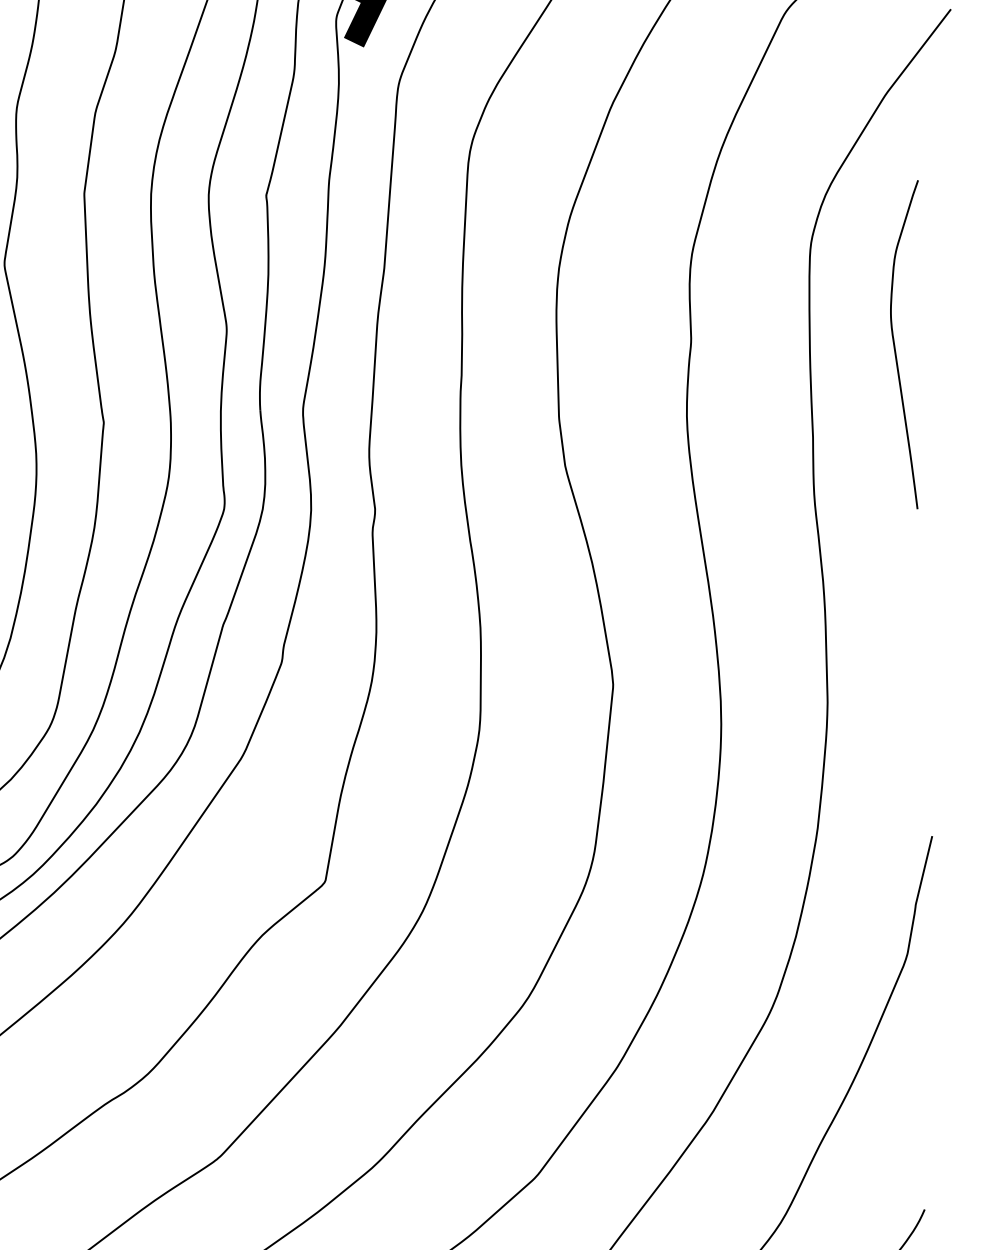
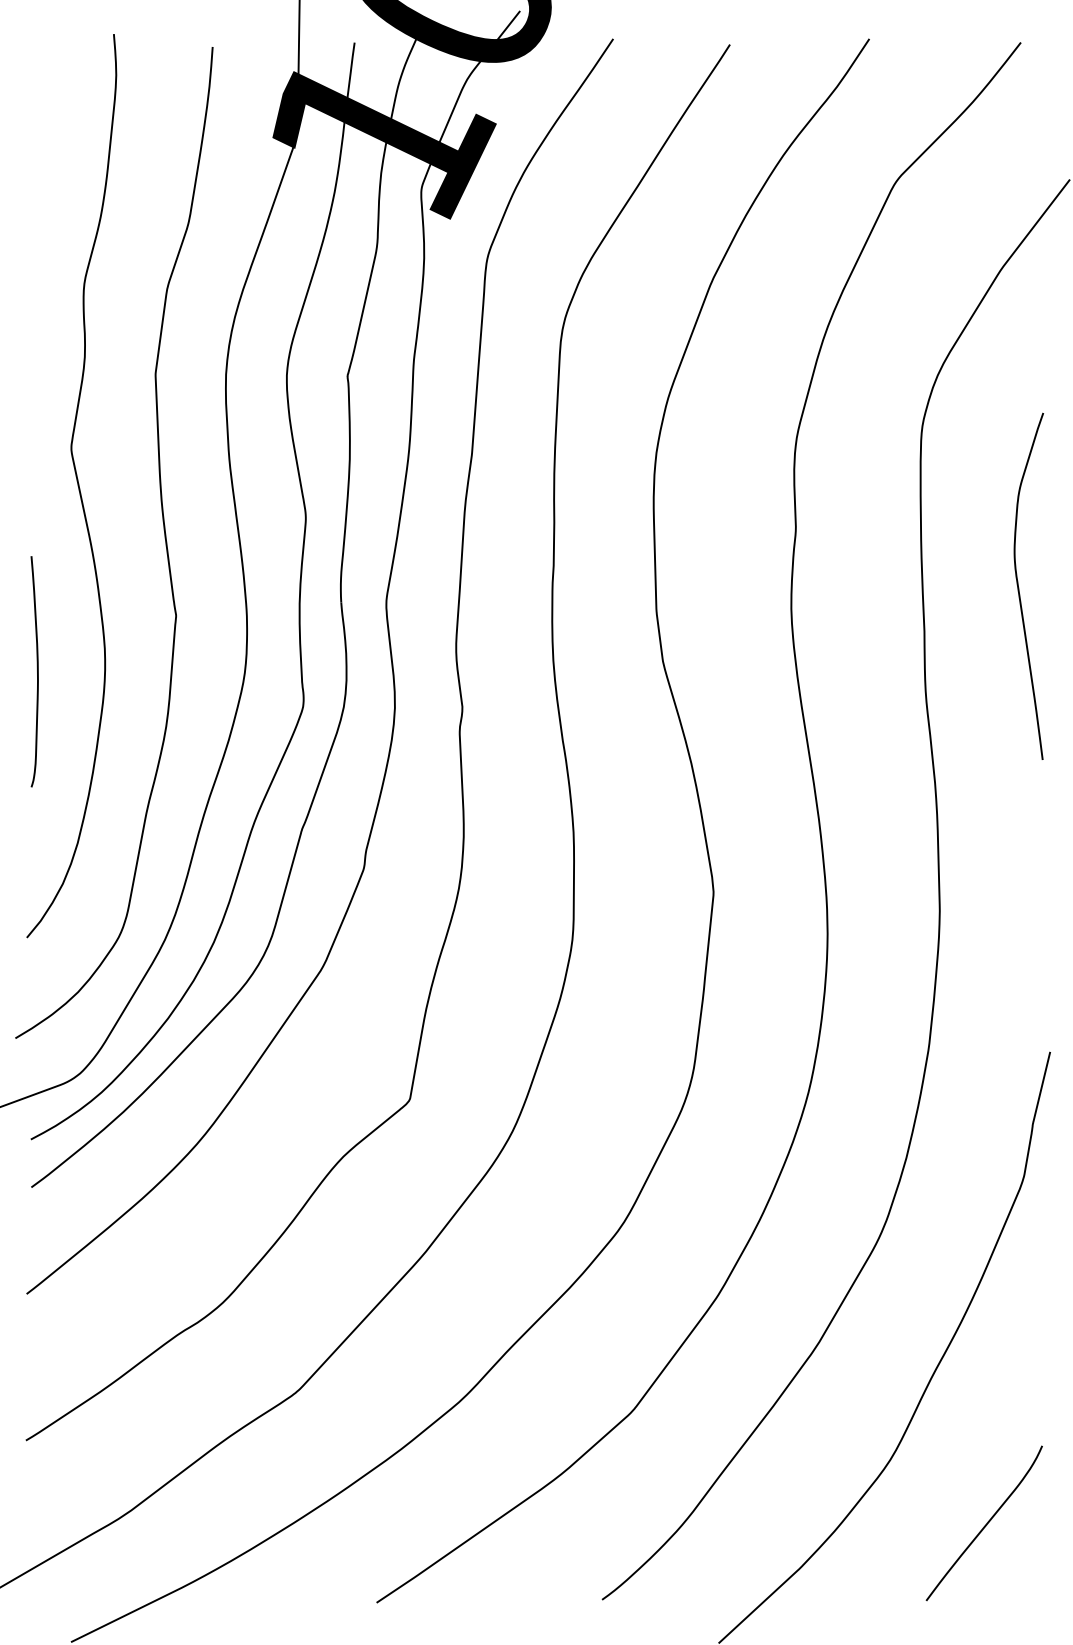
curve: (895, 345) -> (1019, 587), moved

